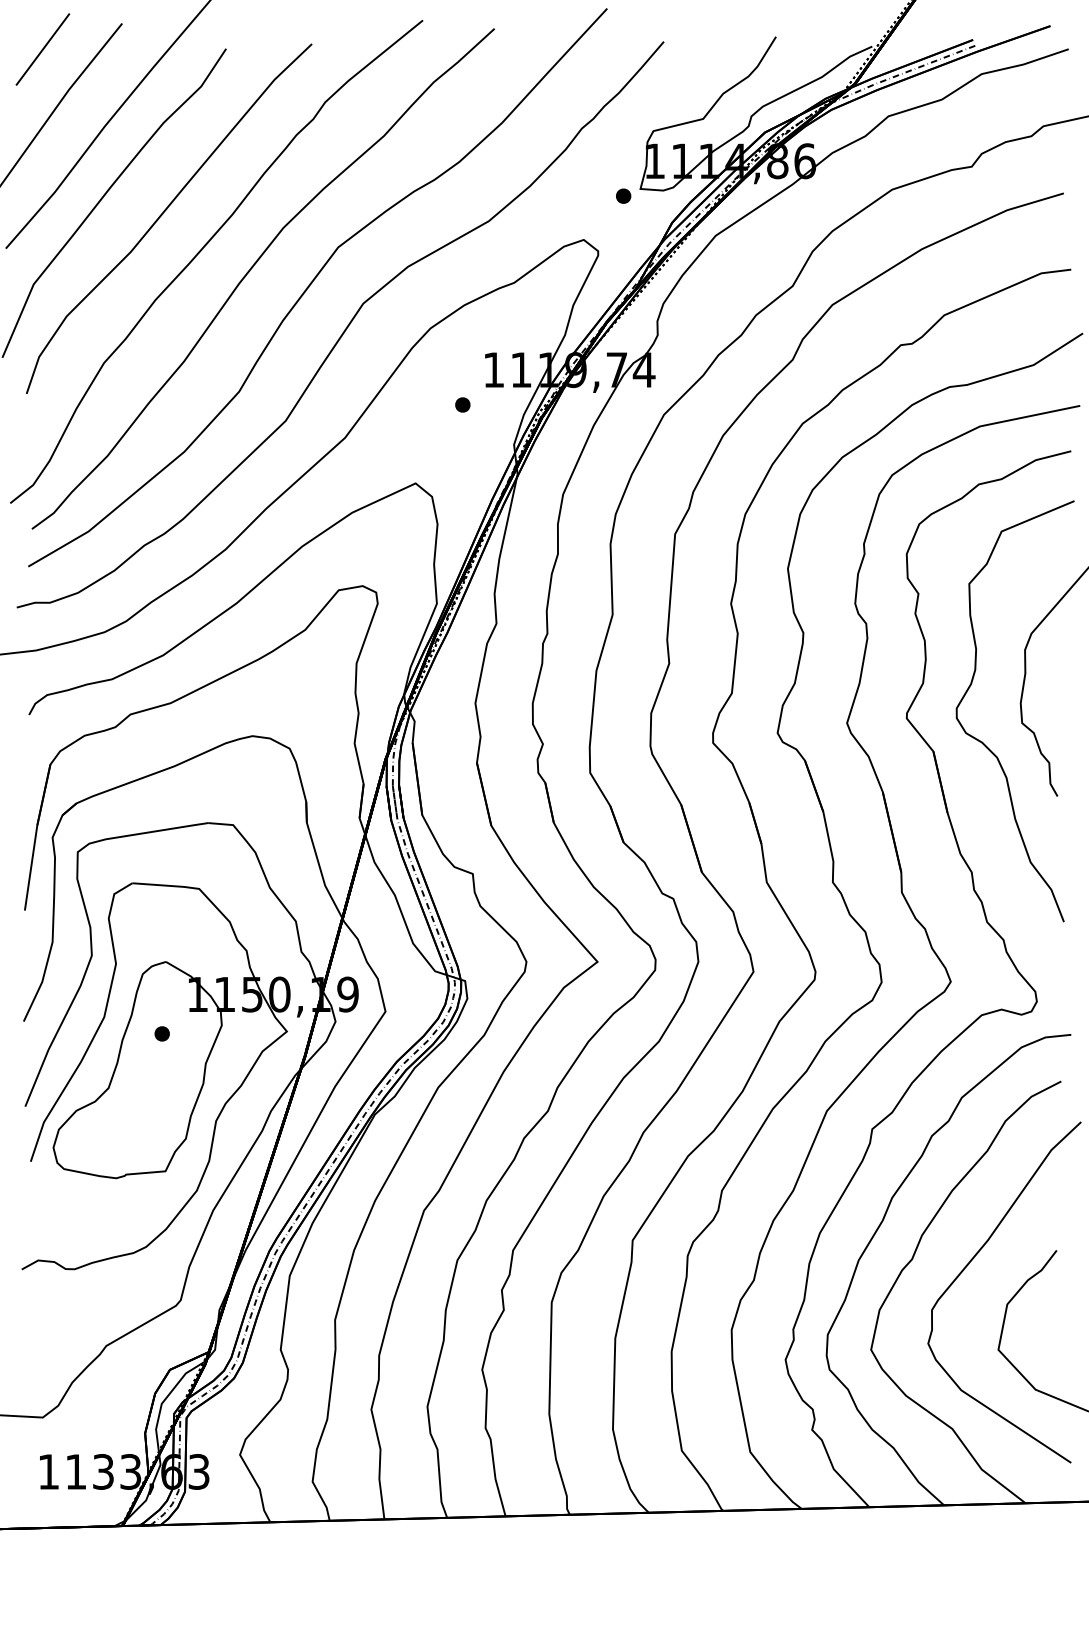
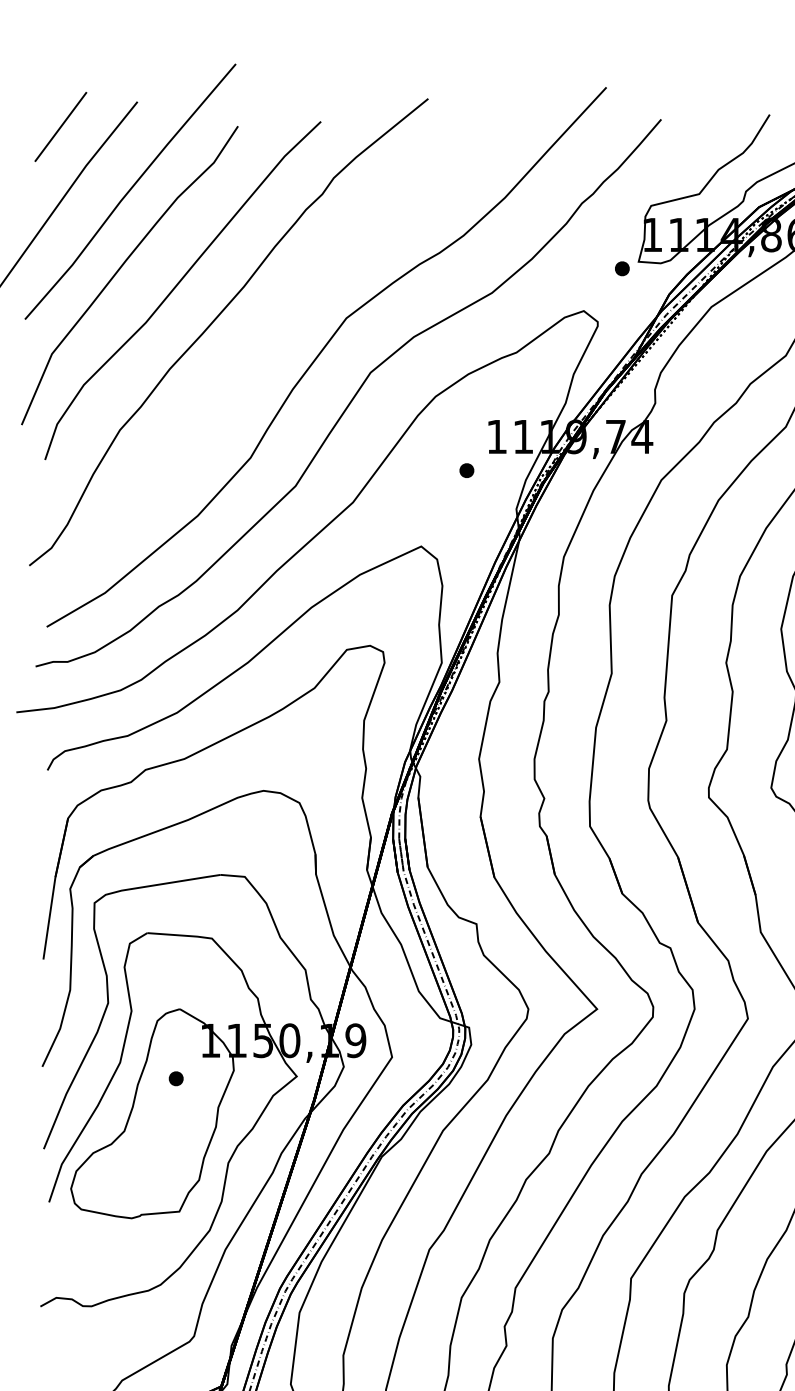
curve: (250, 271) -> (261, 341), removed

